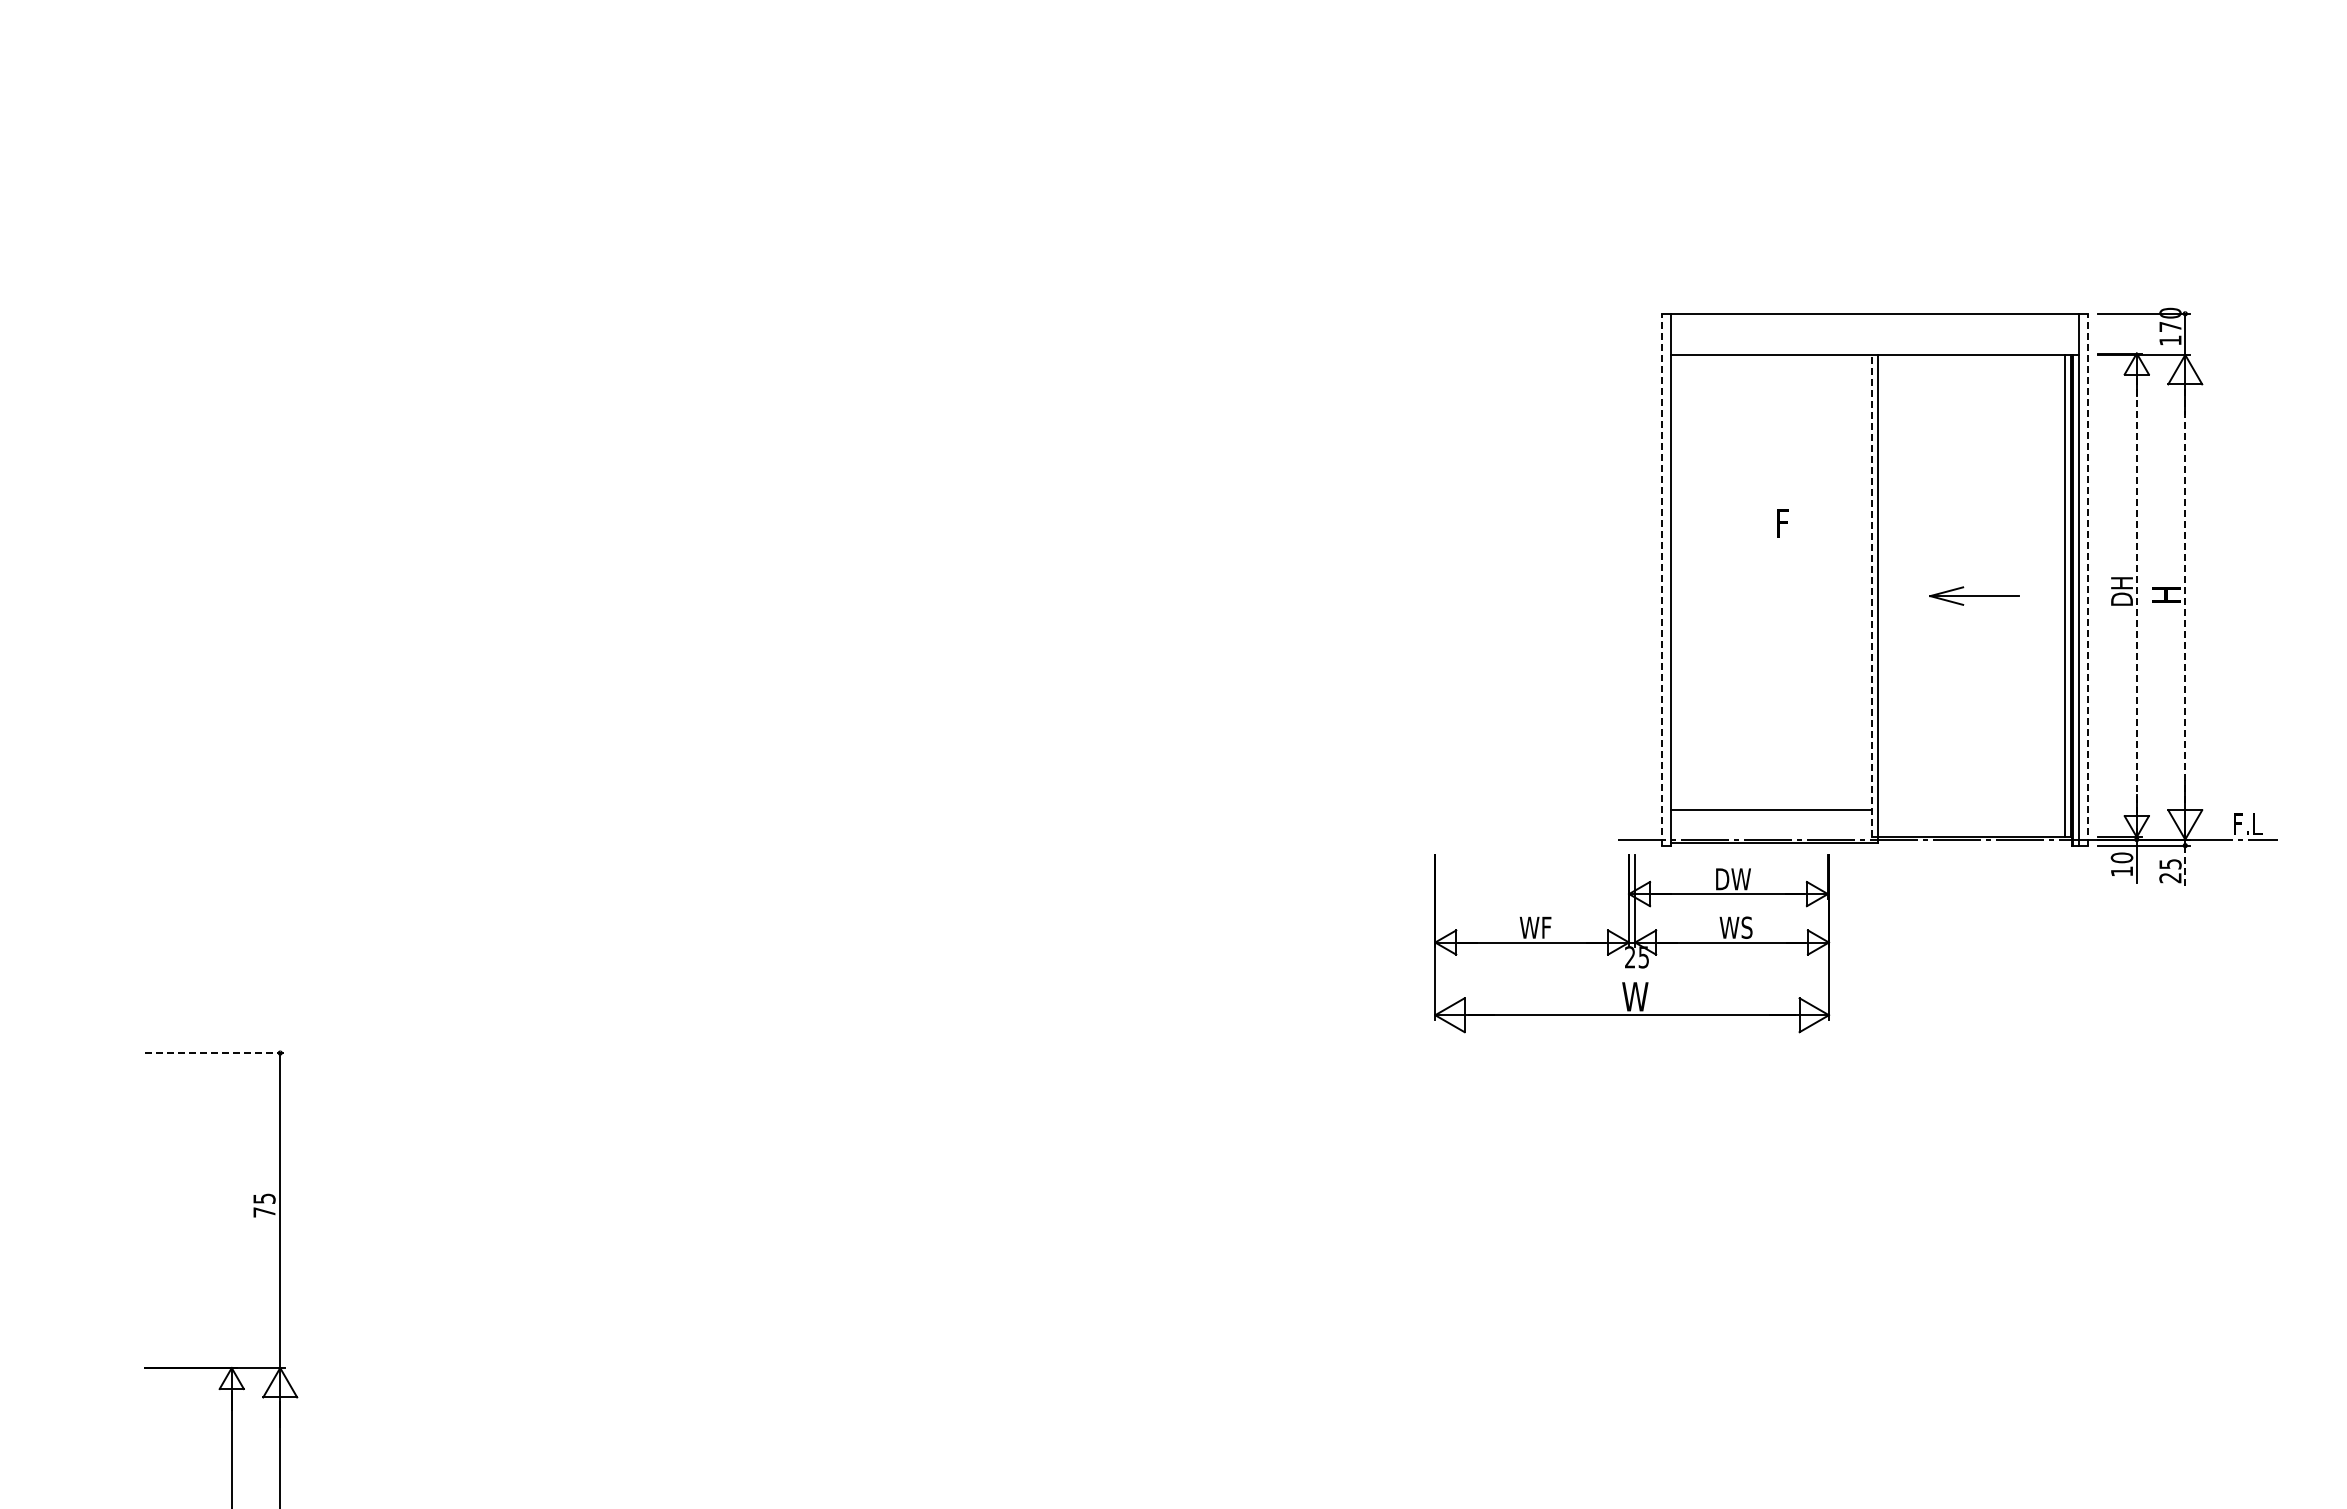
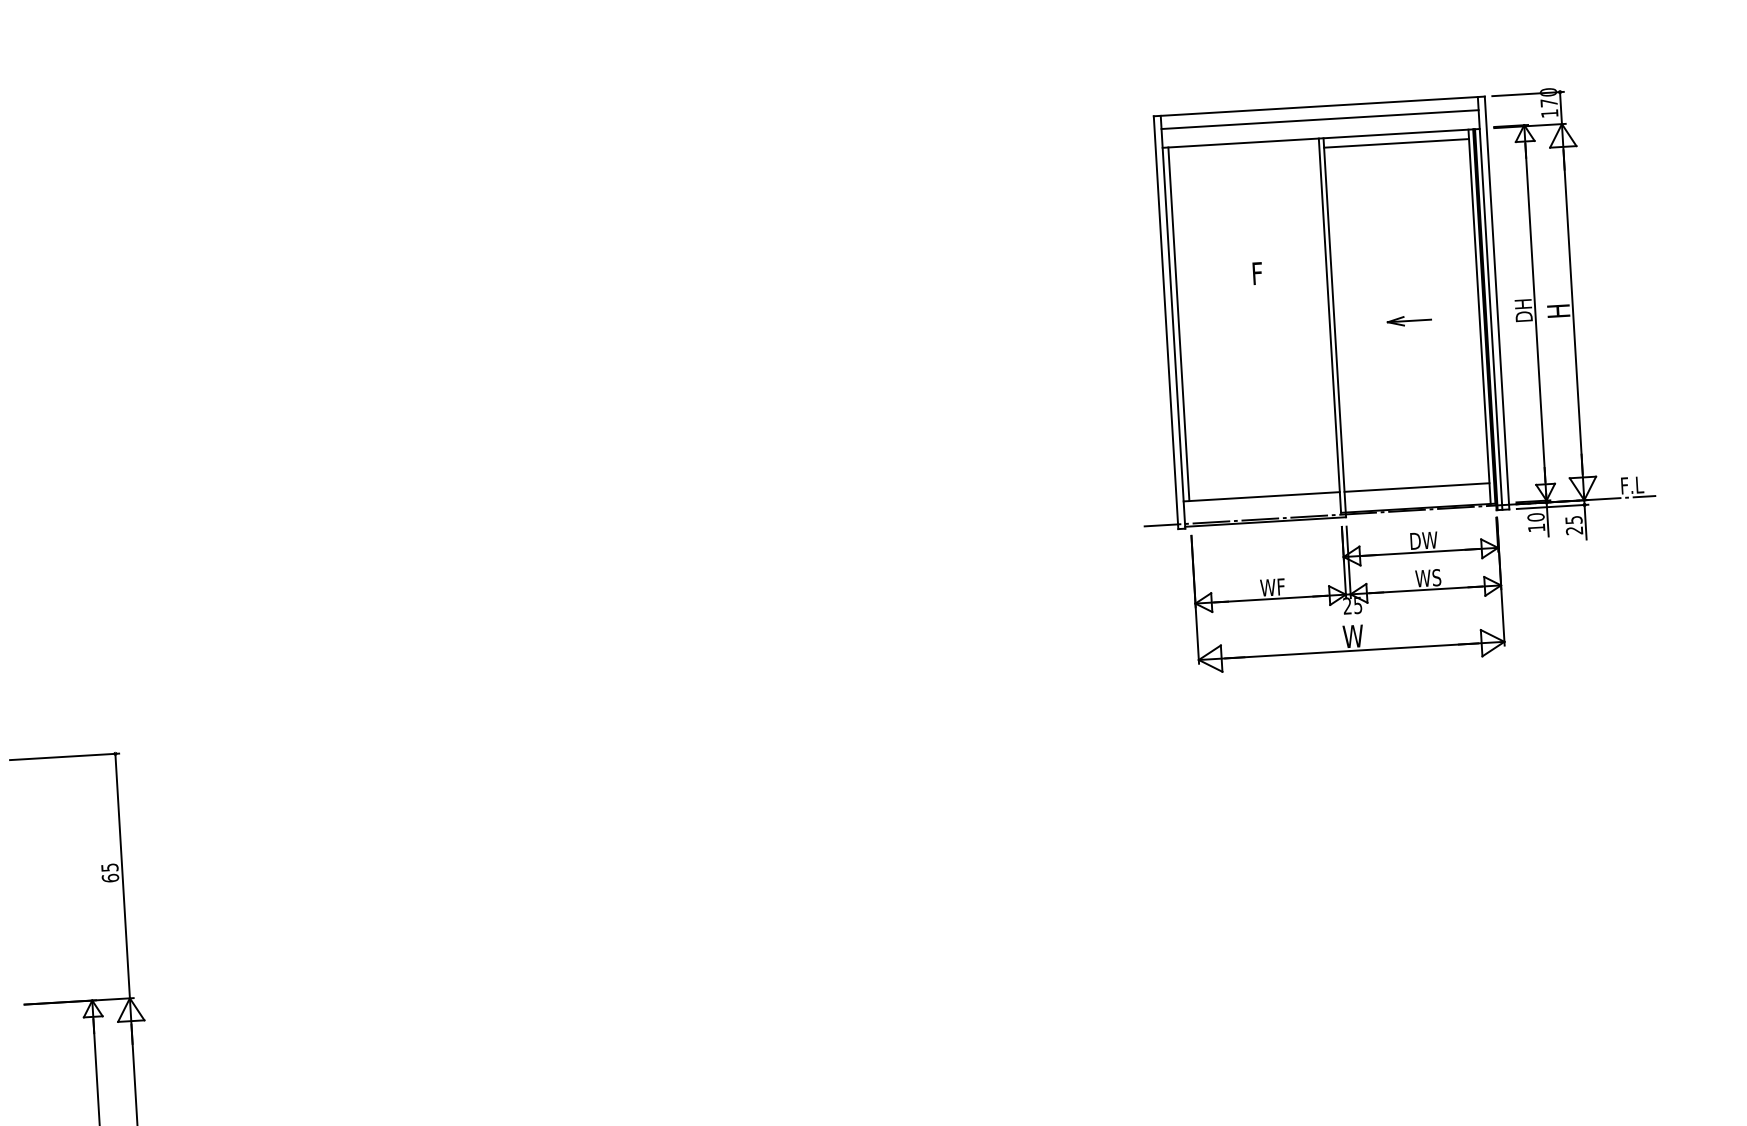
line: (1874, 330) -> (1319, 119), added
line: (1971, 367) -> (1396, 143), added
line: (1661, 579) -> (1165, 322), dashed -> solid
line: (2088, 579) -> (1497, 302), dashed -> solid
line: (1678, 582) -> (1179, 324), added
line: (1872, 595) -> (1330, 325), dashed -> solid
part: (1973, 595) -> (1408, 320), size x0.62
line: (2136, 595) -> (1535, 313), dashed -> solid
line: (2185, 597) -> (1573, 312), dashed -> solid
line: (1971, 810) -> (1417, 487), added
line: (2185, 868) -> (1585, 522), dashed -> solid
part: (1632, 943) -> (1348, 595), moved
line: (215, 1053) -> (65, 757), dashed -> solid
text: (264, 1212) -> (110, 878), 75 -> 65

